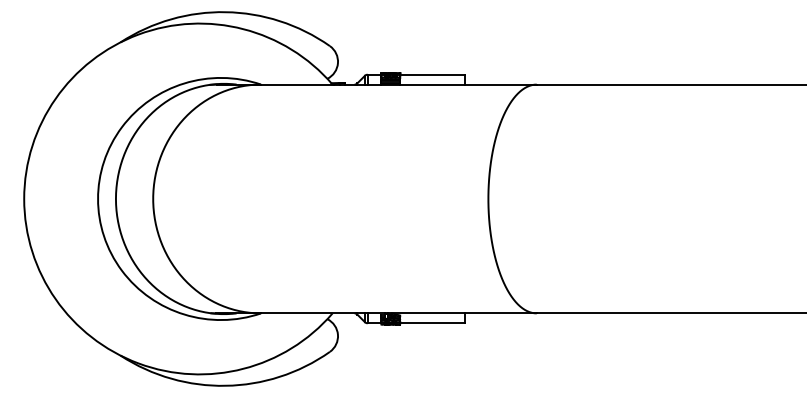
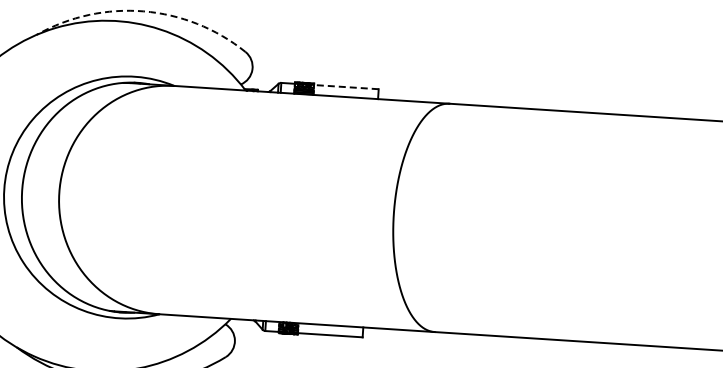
arc: (225, 12) -> (143, 11), solid -> dashed
line: (432, 74) -> (346, 86), solid -> dashed

